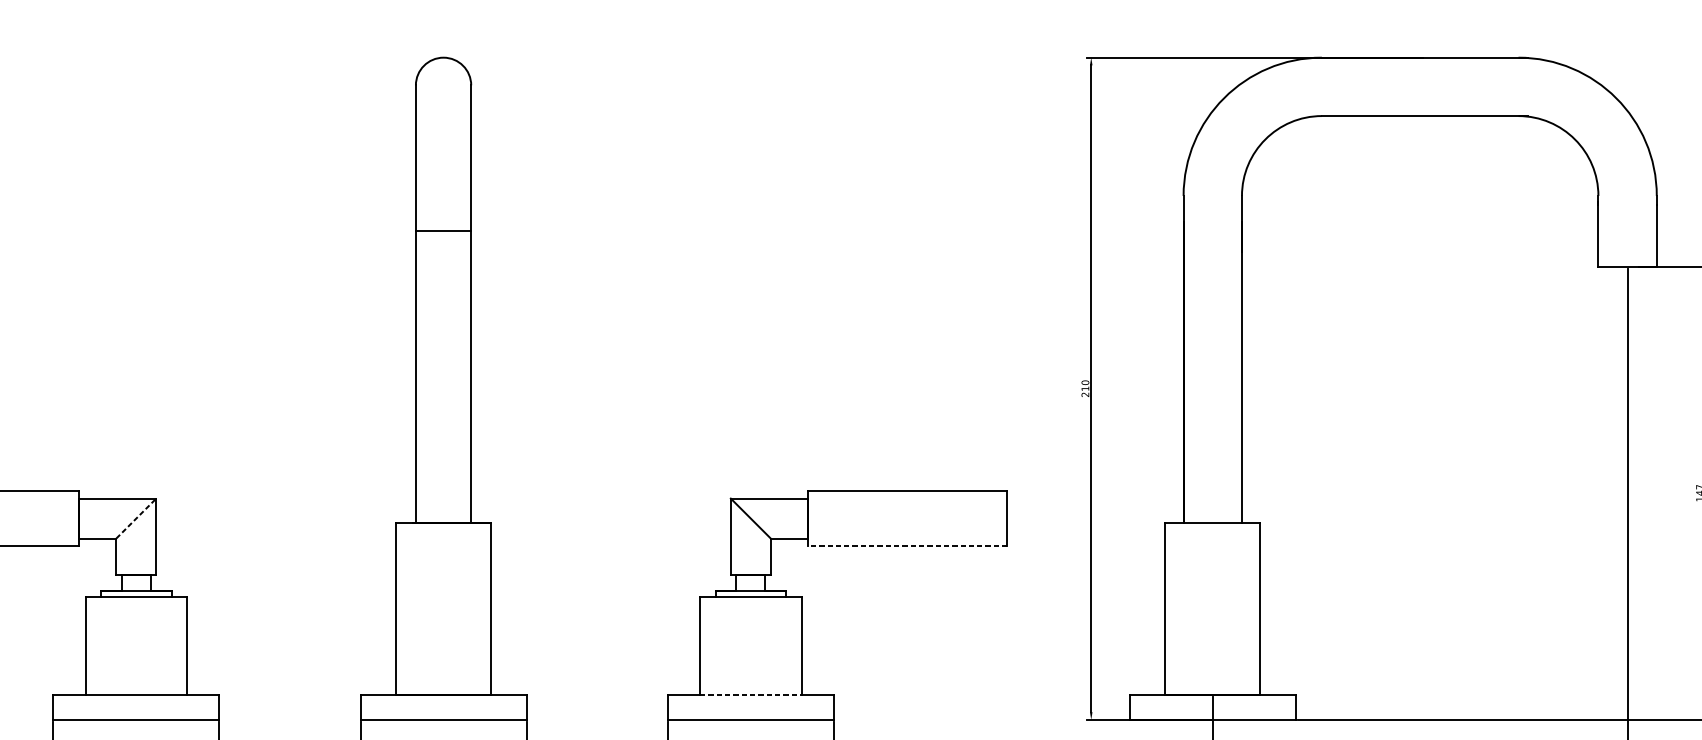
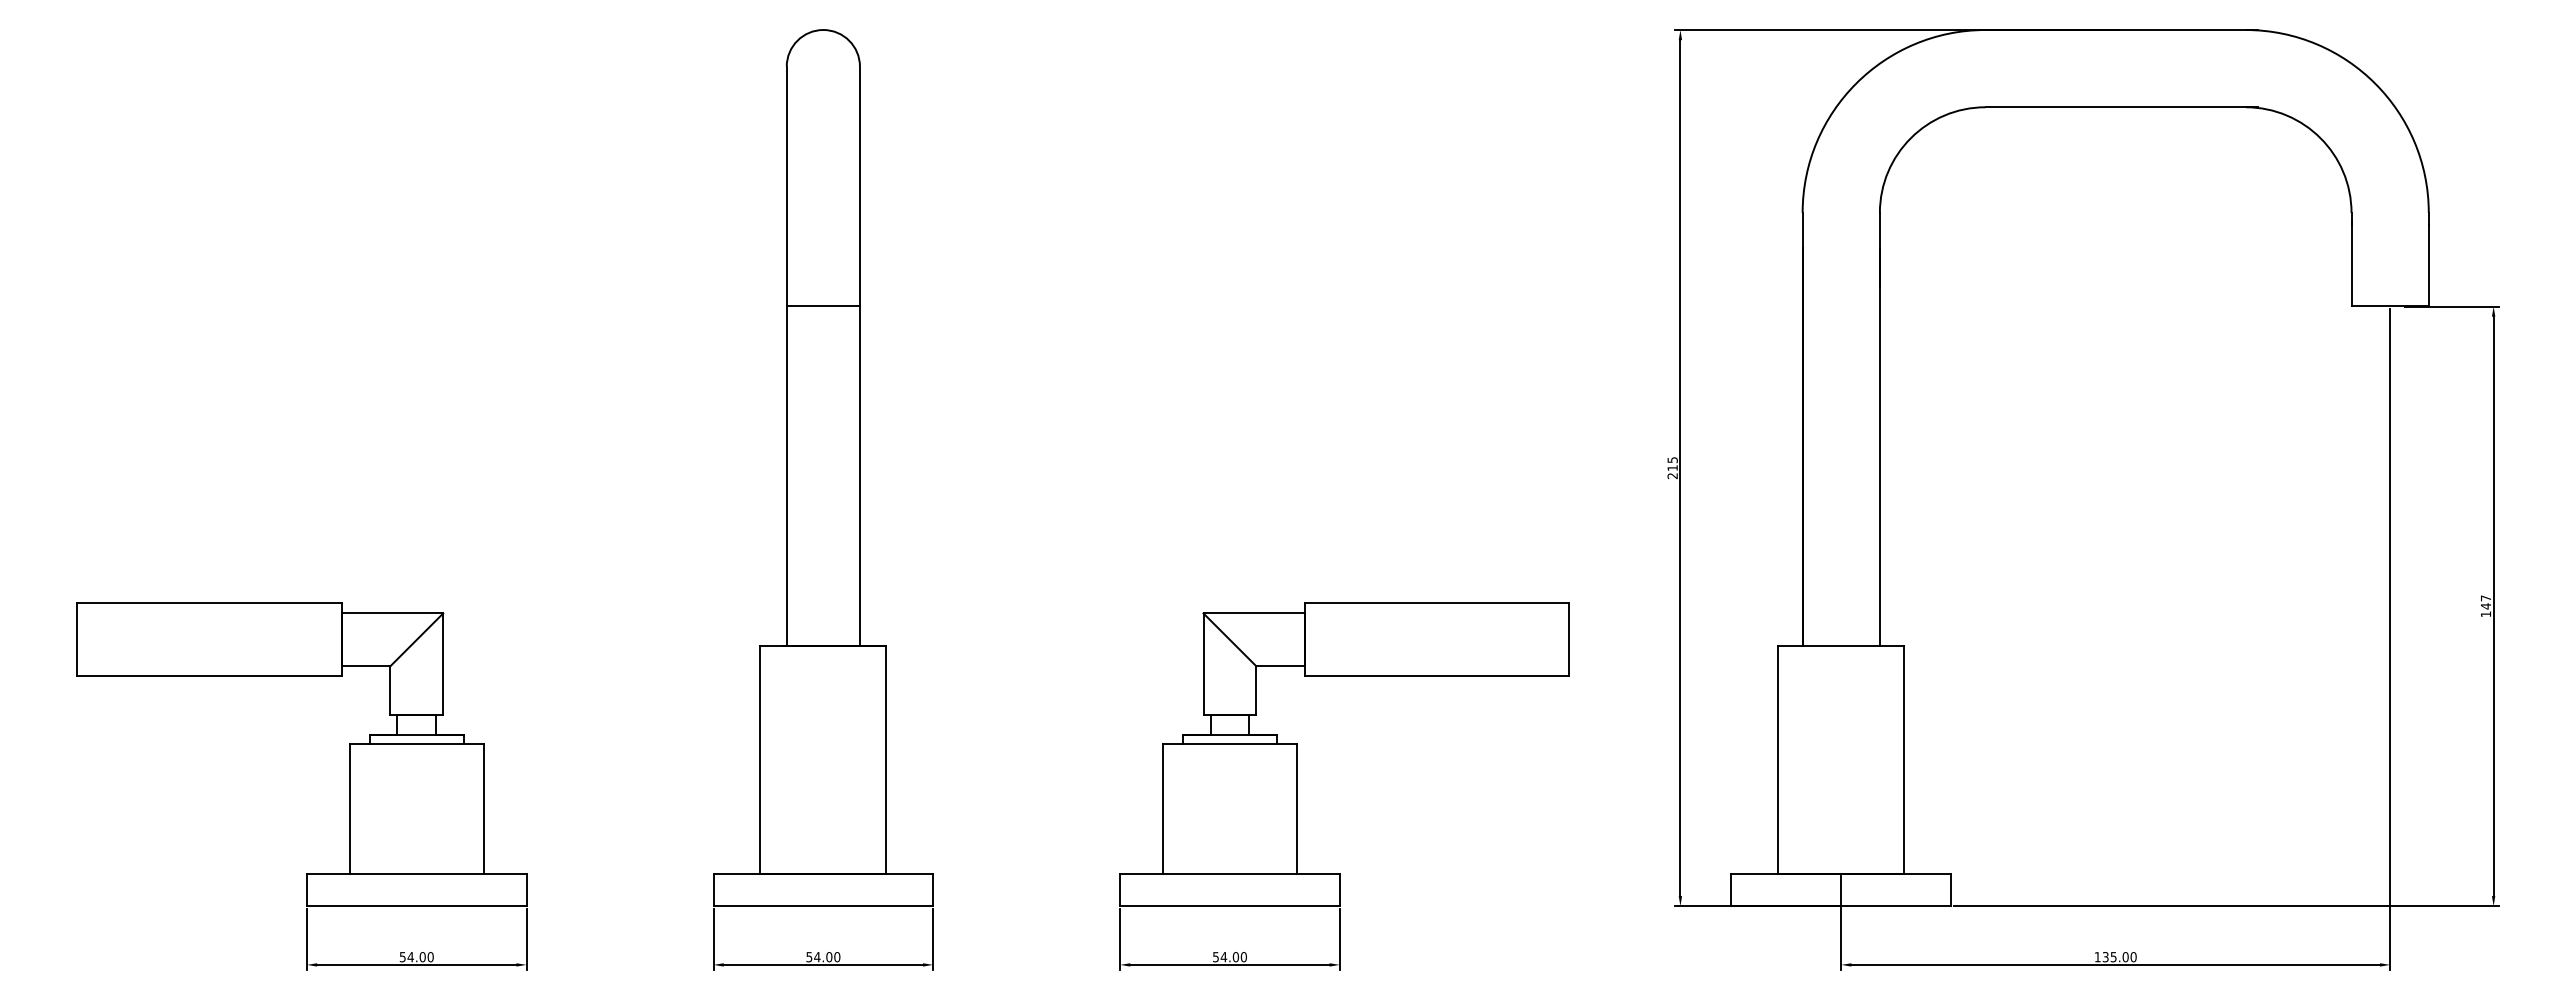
line: (442, 231) -> (822, 306), moved
text: (1085, 383) -> (1672, 460), 210 -> 215
line: (136, 518) -> (417, 639), dashed -> solid
line: (906, 546) -> (1436, 676), dashed -> solid
line: (751, 695) -> (1230, 873), dashed -> solid

